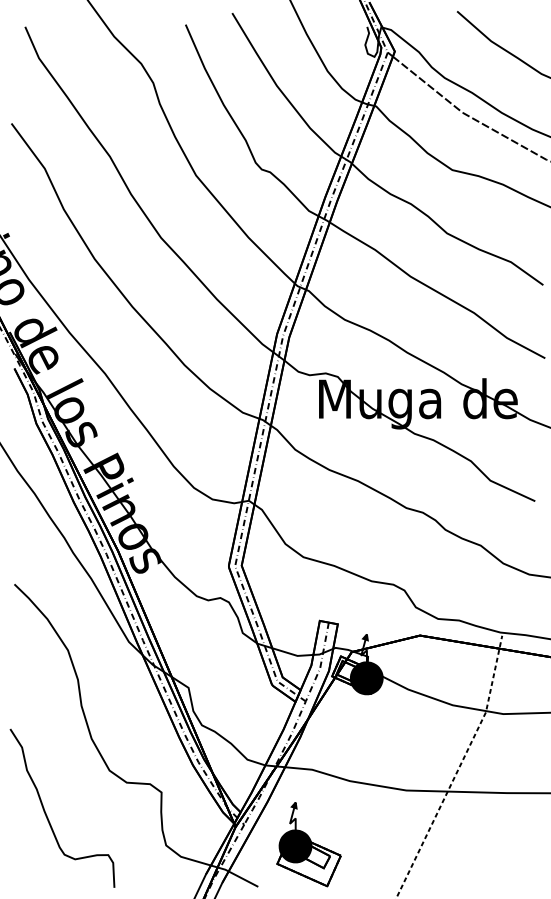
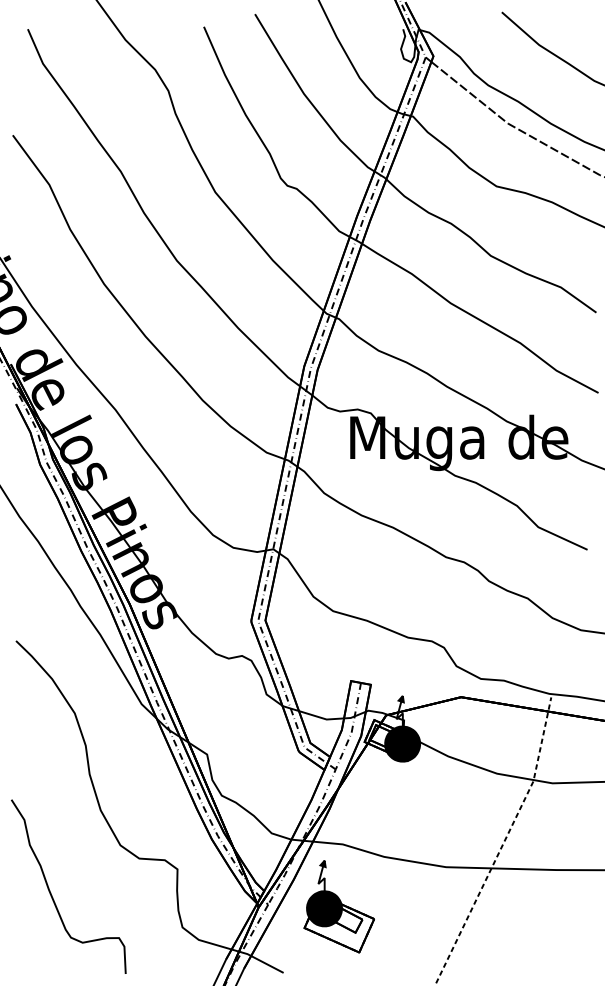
part: (308, 844) -> (338, 906), moved

